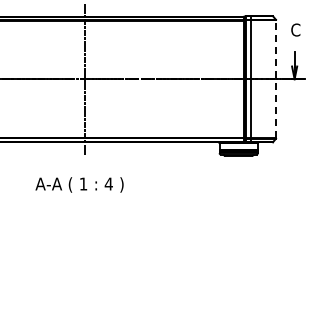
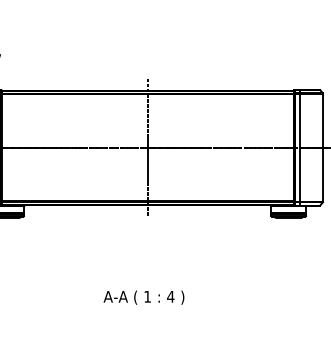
line: (276, 78) -> (323, 147), dashed -> solid
text: (79, 184) -> (143, 297), moved

